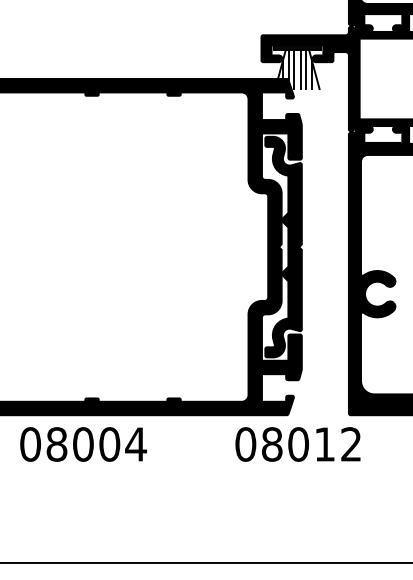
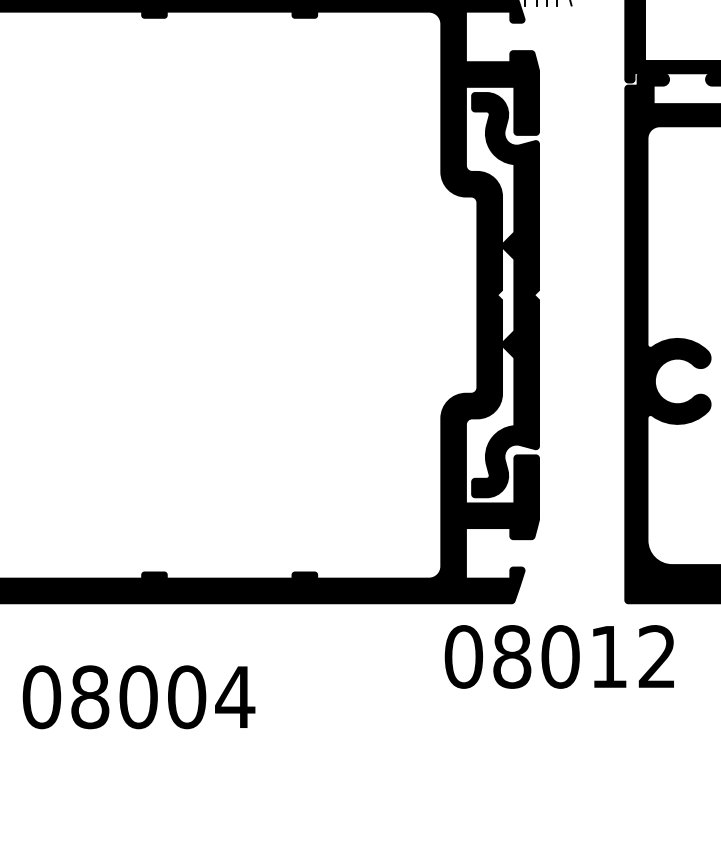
text: (83, 444) -> (138, 697), moved
text: (297, 444) -> (558, 656), moved

